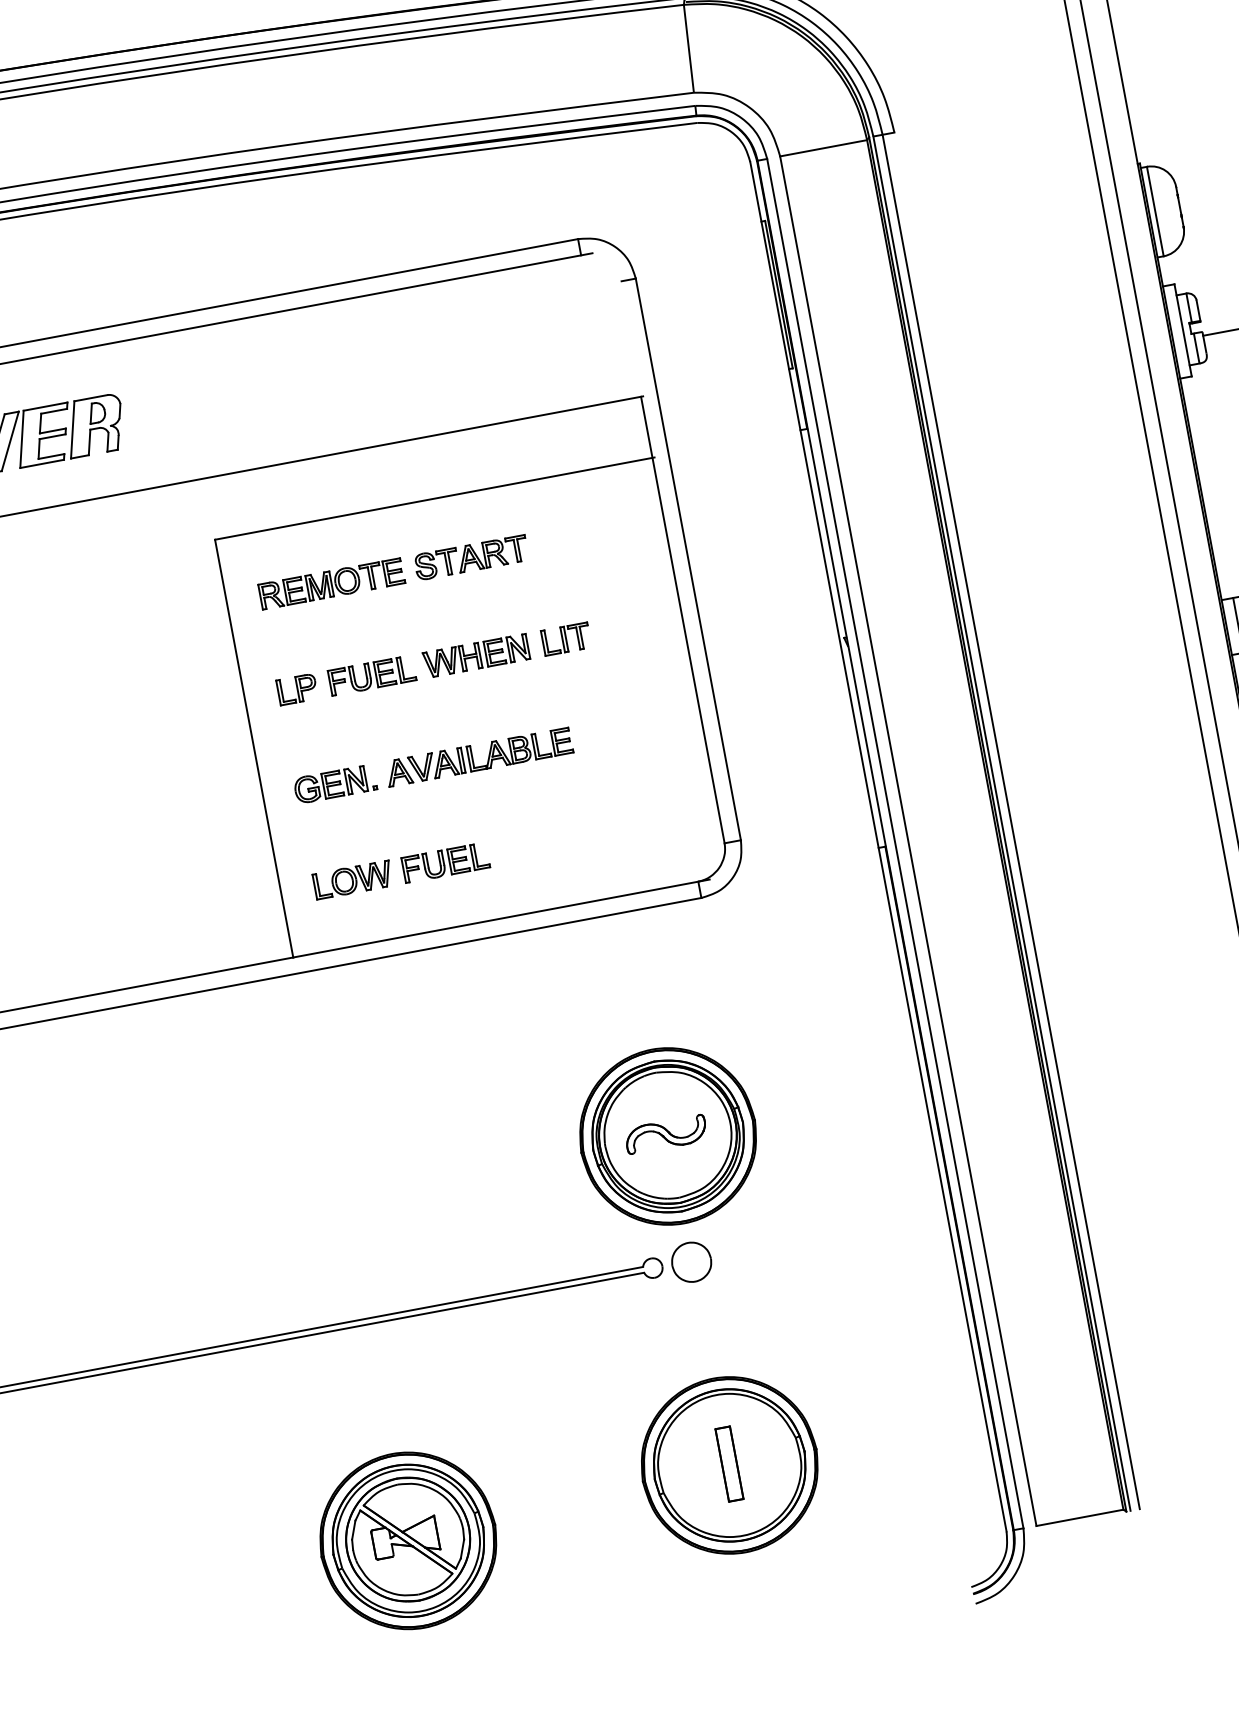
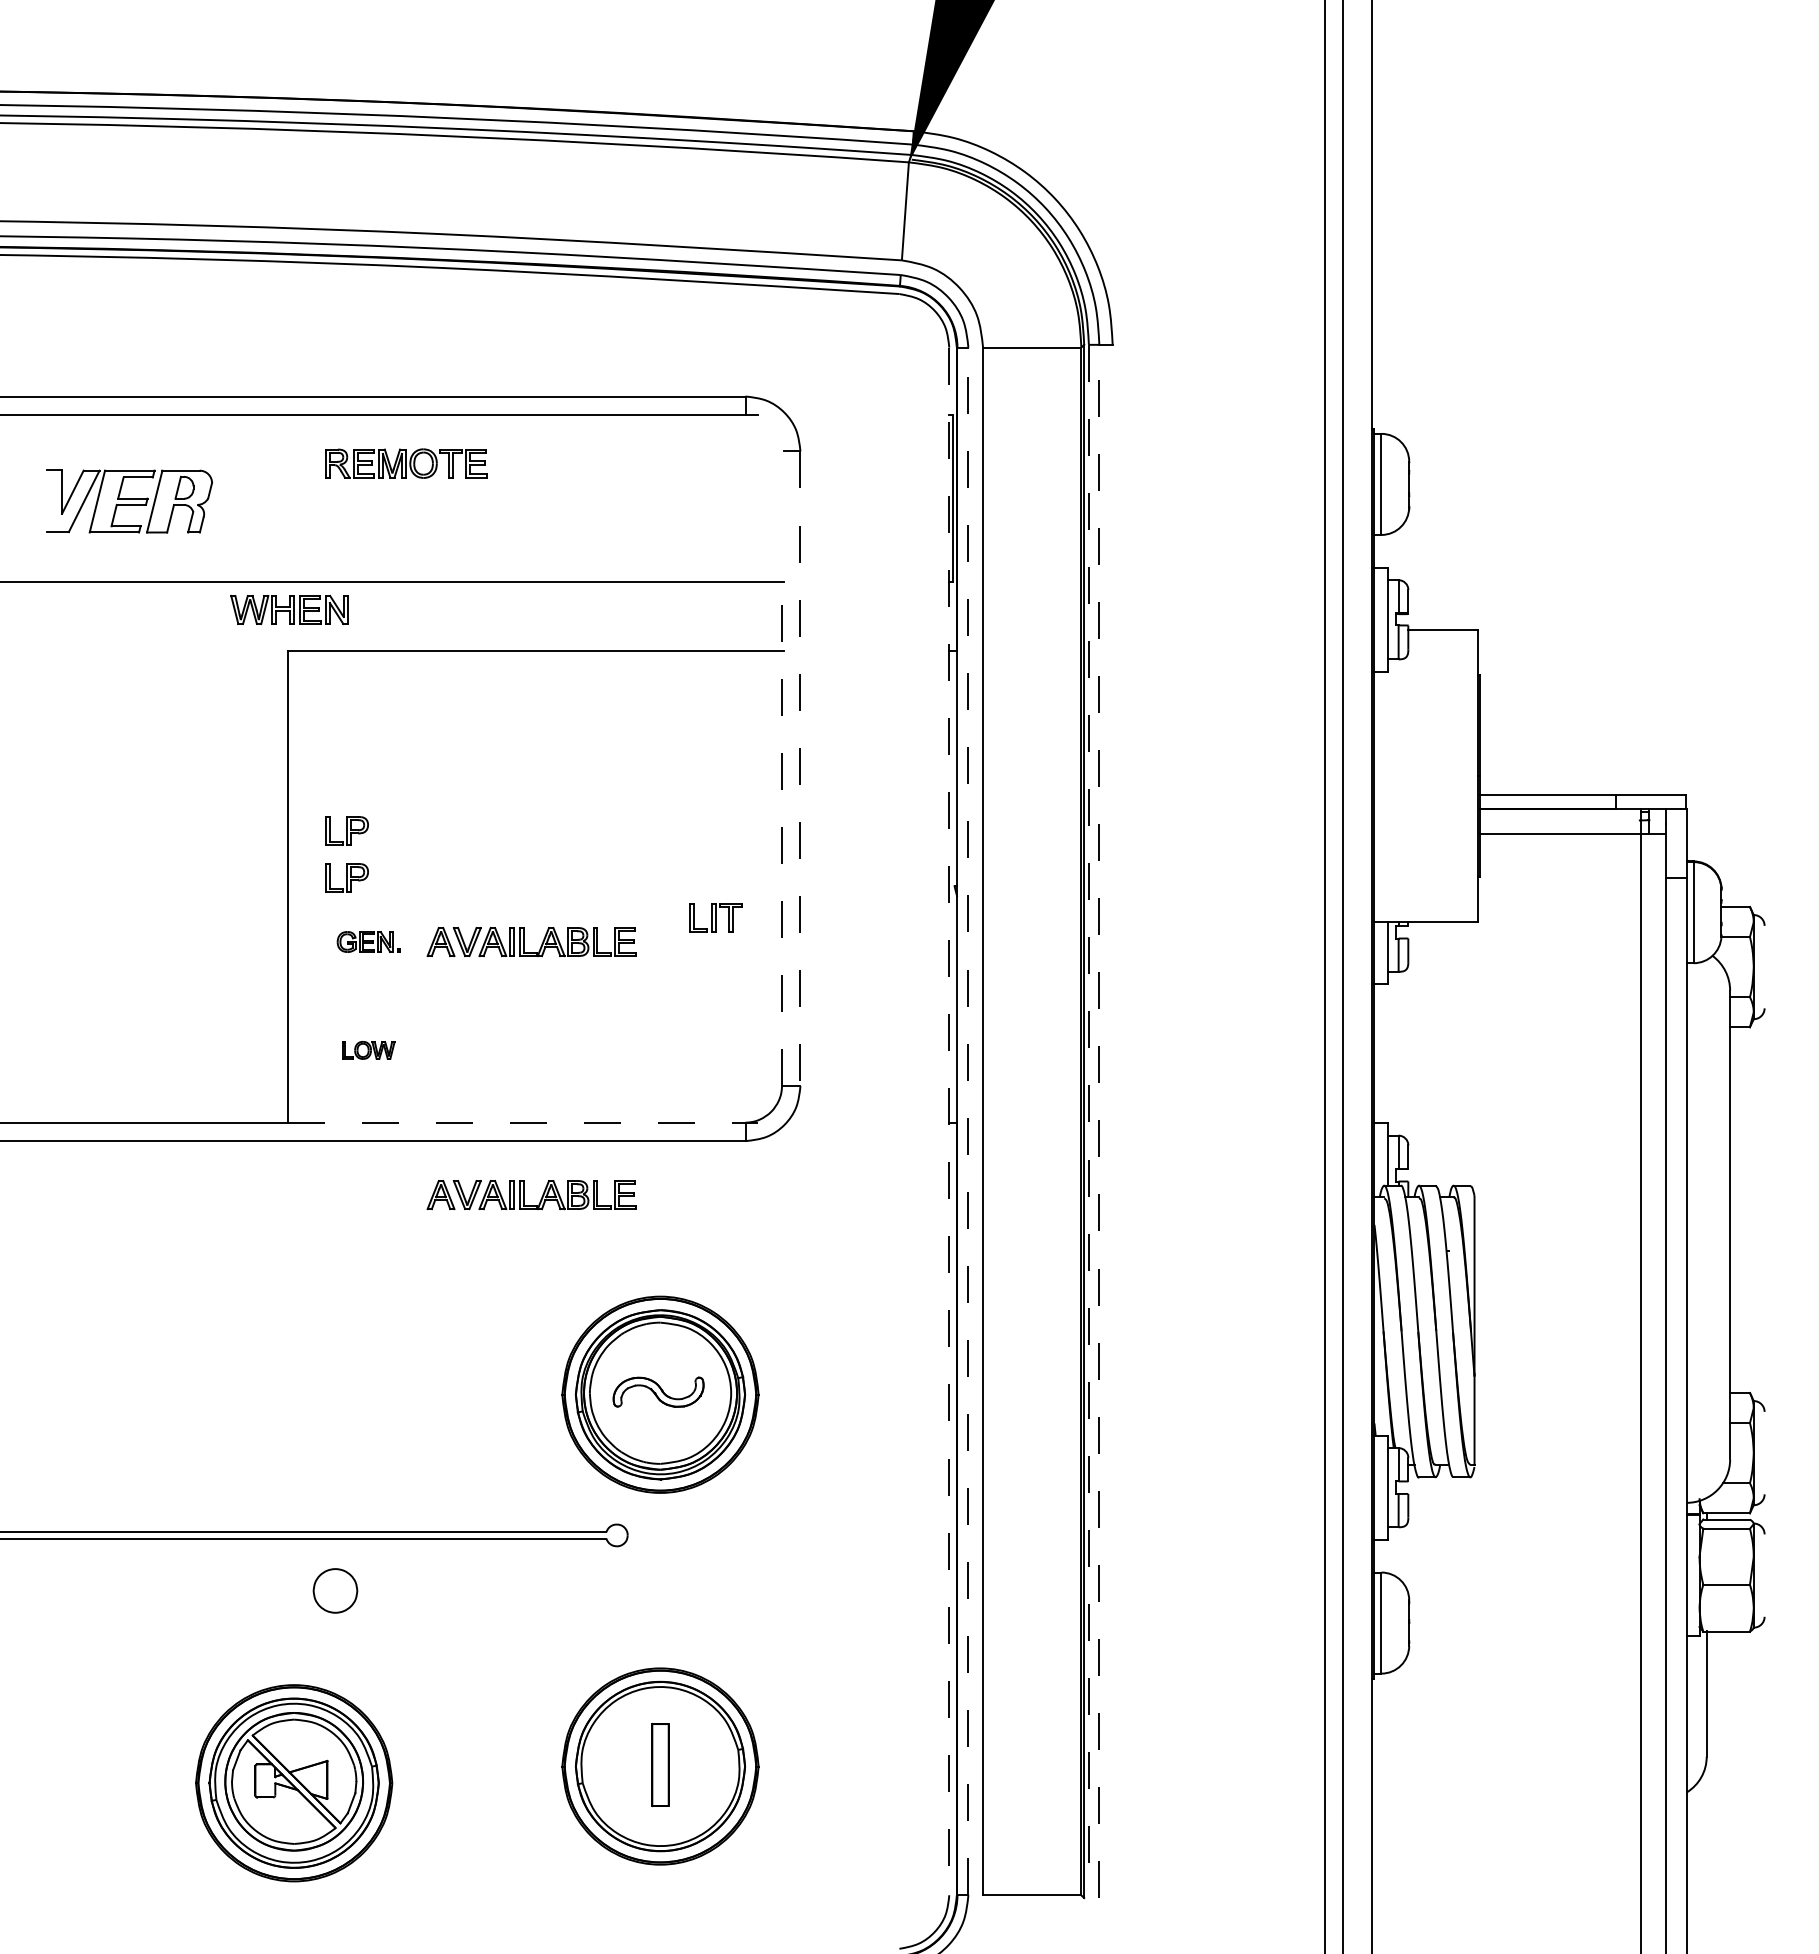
part: (471, 557) -> (563, 722), removed
line: (688, 560) -> (800, 769), solid -> dashed
part: (332, 583) -> (406, 463), moved
line: (683, 619) -> (782, 833), solid -> dashed
part: (565, 638) -> (715, 917), moved
part: (476, 655) -> (289, 609), moved
part: (372, 675) -> (431, 831), removed
part: (304, 730) -> (346, 877), added
part: (334, 783) -> (368, 941), size x0.7
line: (1011, 821) -> (1099, 1121), solid -> dashed
line: (1001, 823) -> (1088, 1121), solid -> dashed
line: (895, 843) -> (968, 1121), solid -> dashed
line: (878, 846) -> (949, 1121), solid -> dashed
part: (445, 862) -> (473, 1050), removed
part: (352, 880) -> (368, 1050), size x0.6
line: (501, 918) -> (523, 1122), solid -> dashed
part: (514, 982) -> (524, 1195), added
part: (691, 1261) -> (335, 1590), moved

